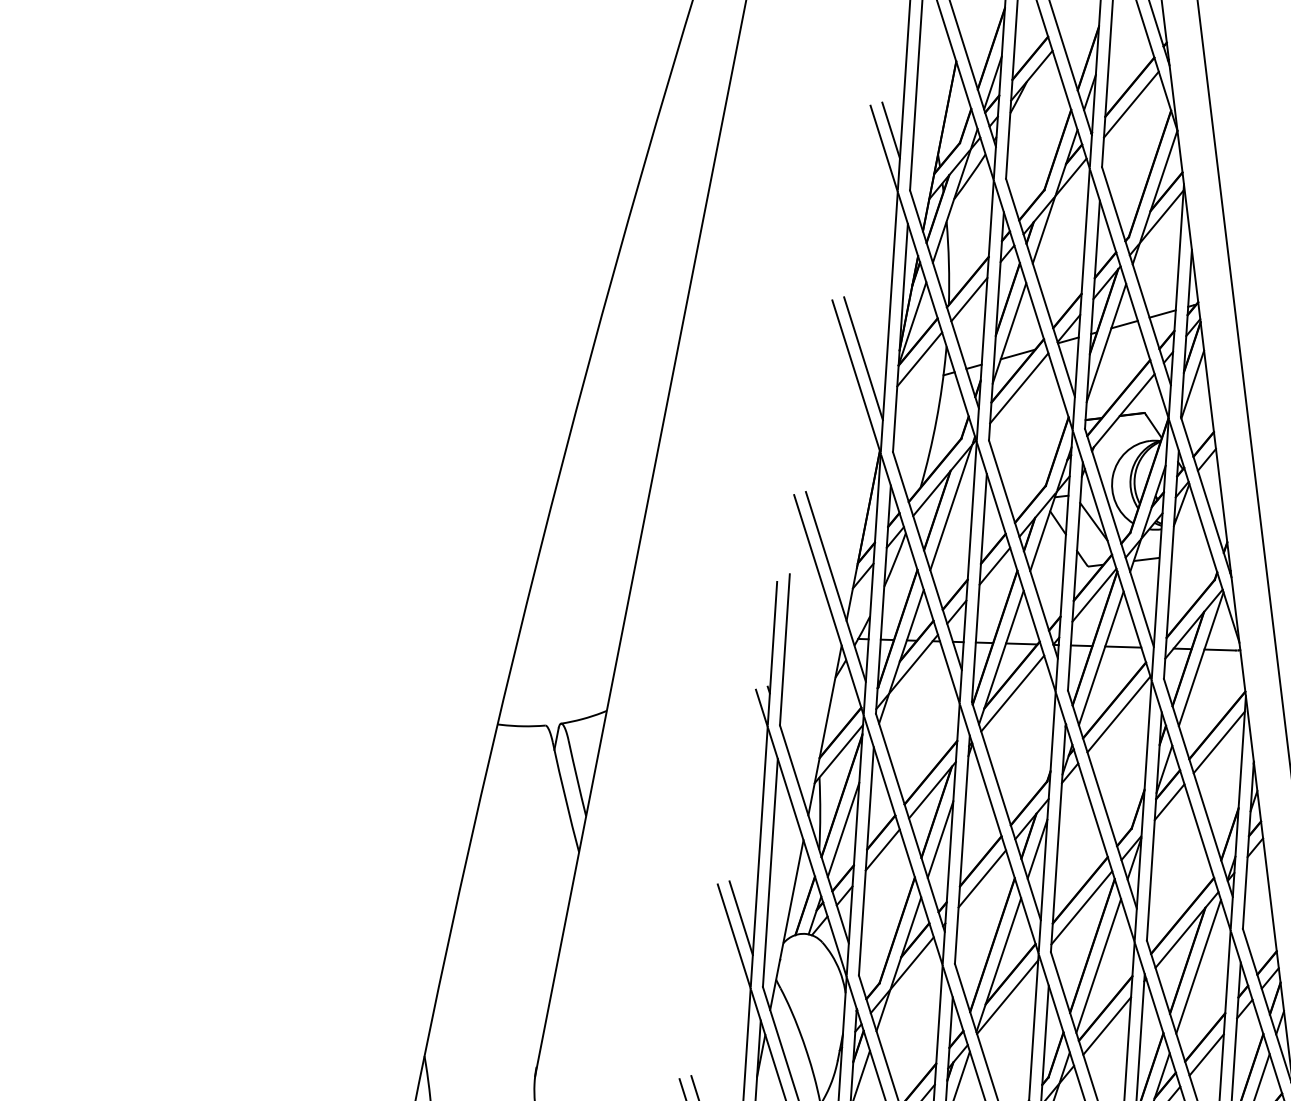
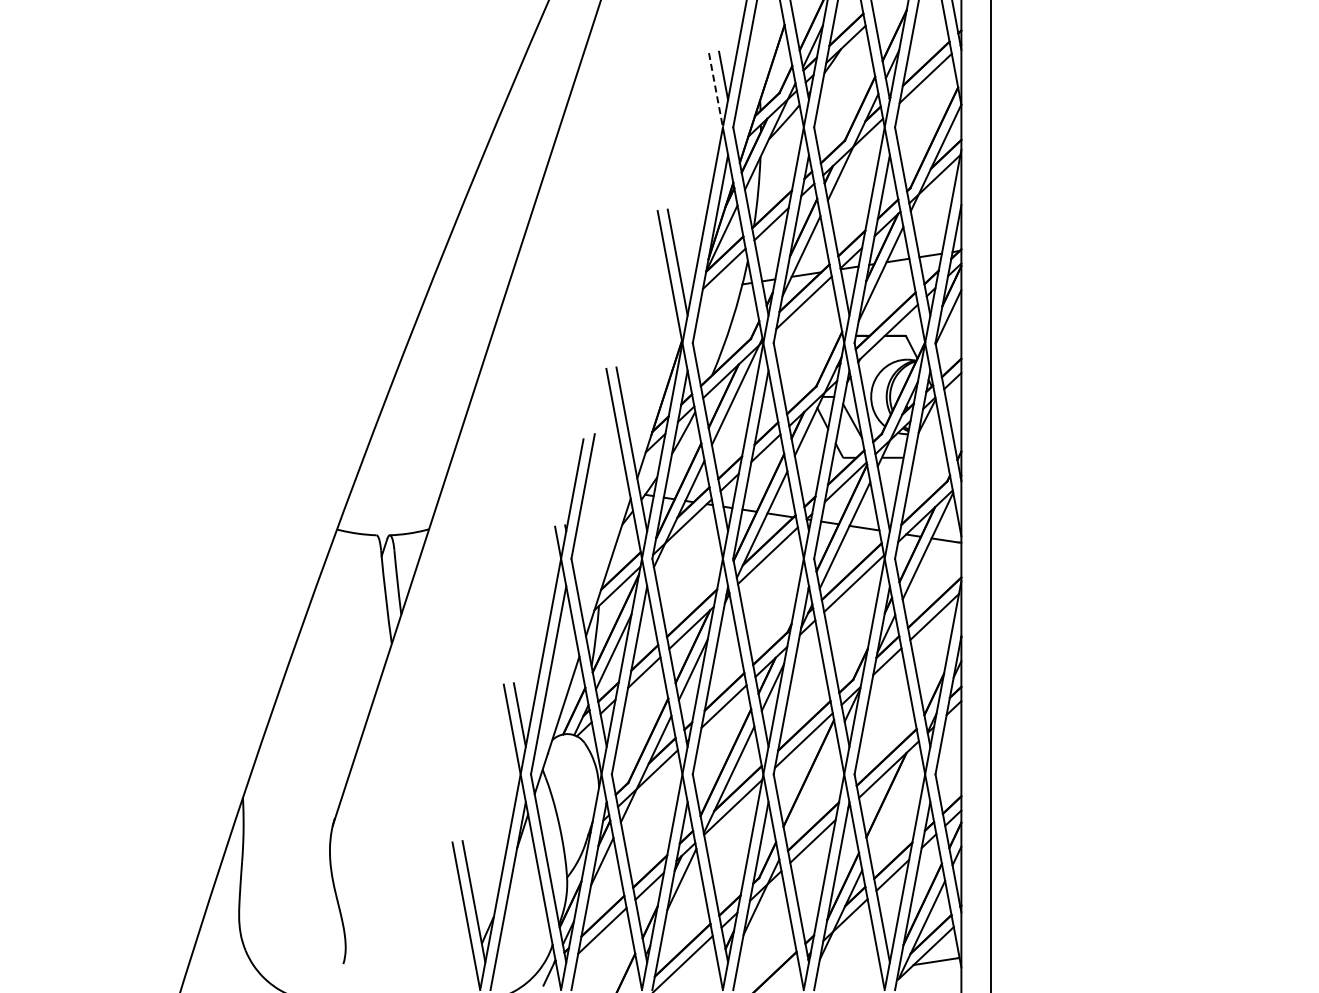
line: (883, 149) -> (715, 90), solid -> dashed
line: (1098, 965) -> (811, 790), removed
line: (1198, 967) -> (894, 801), removed

